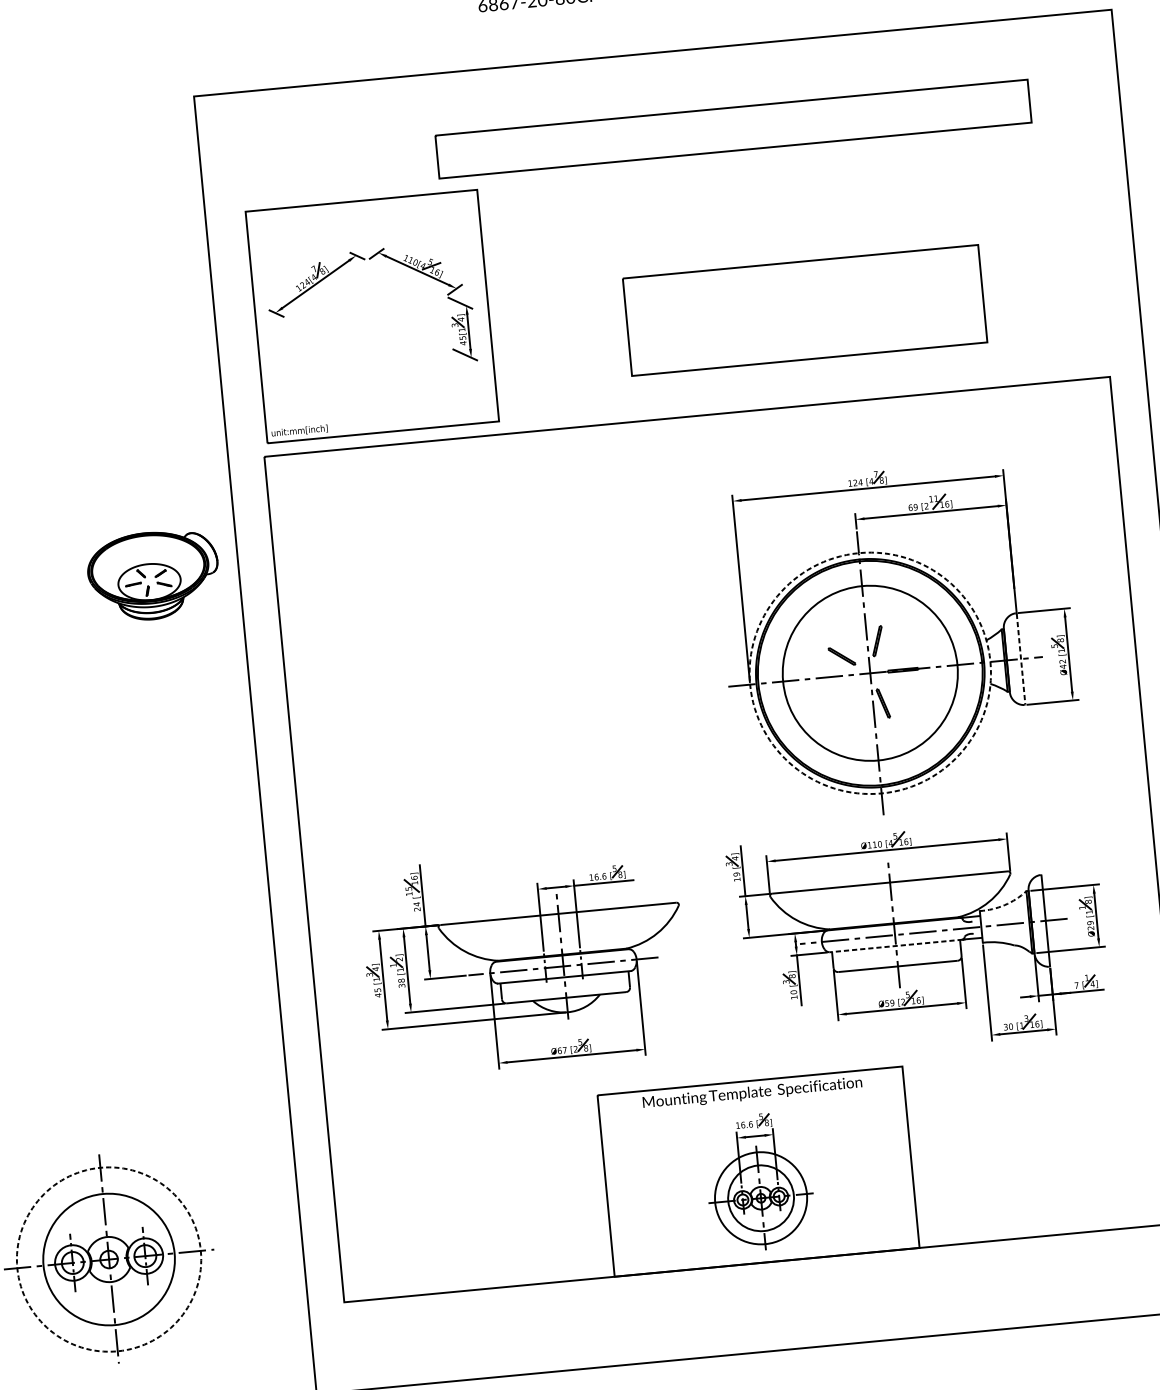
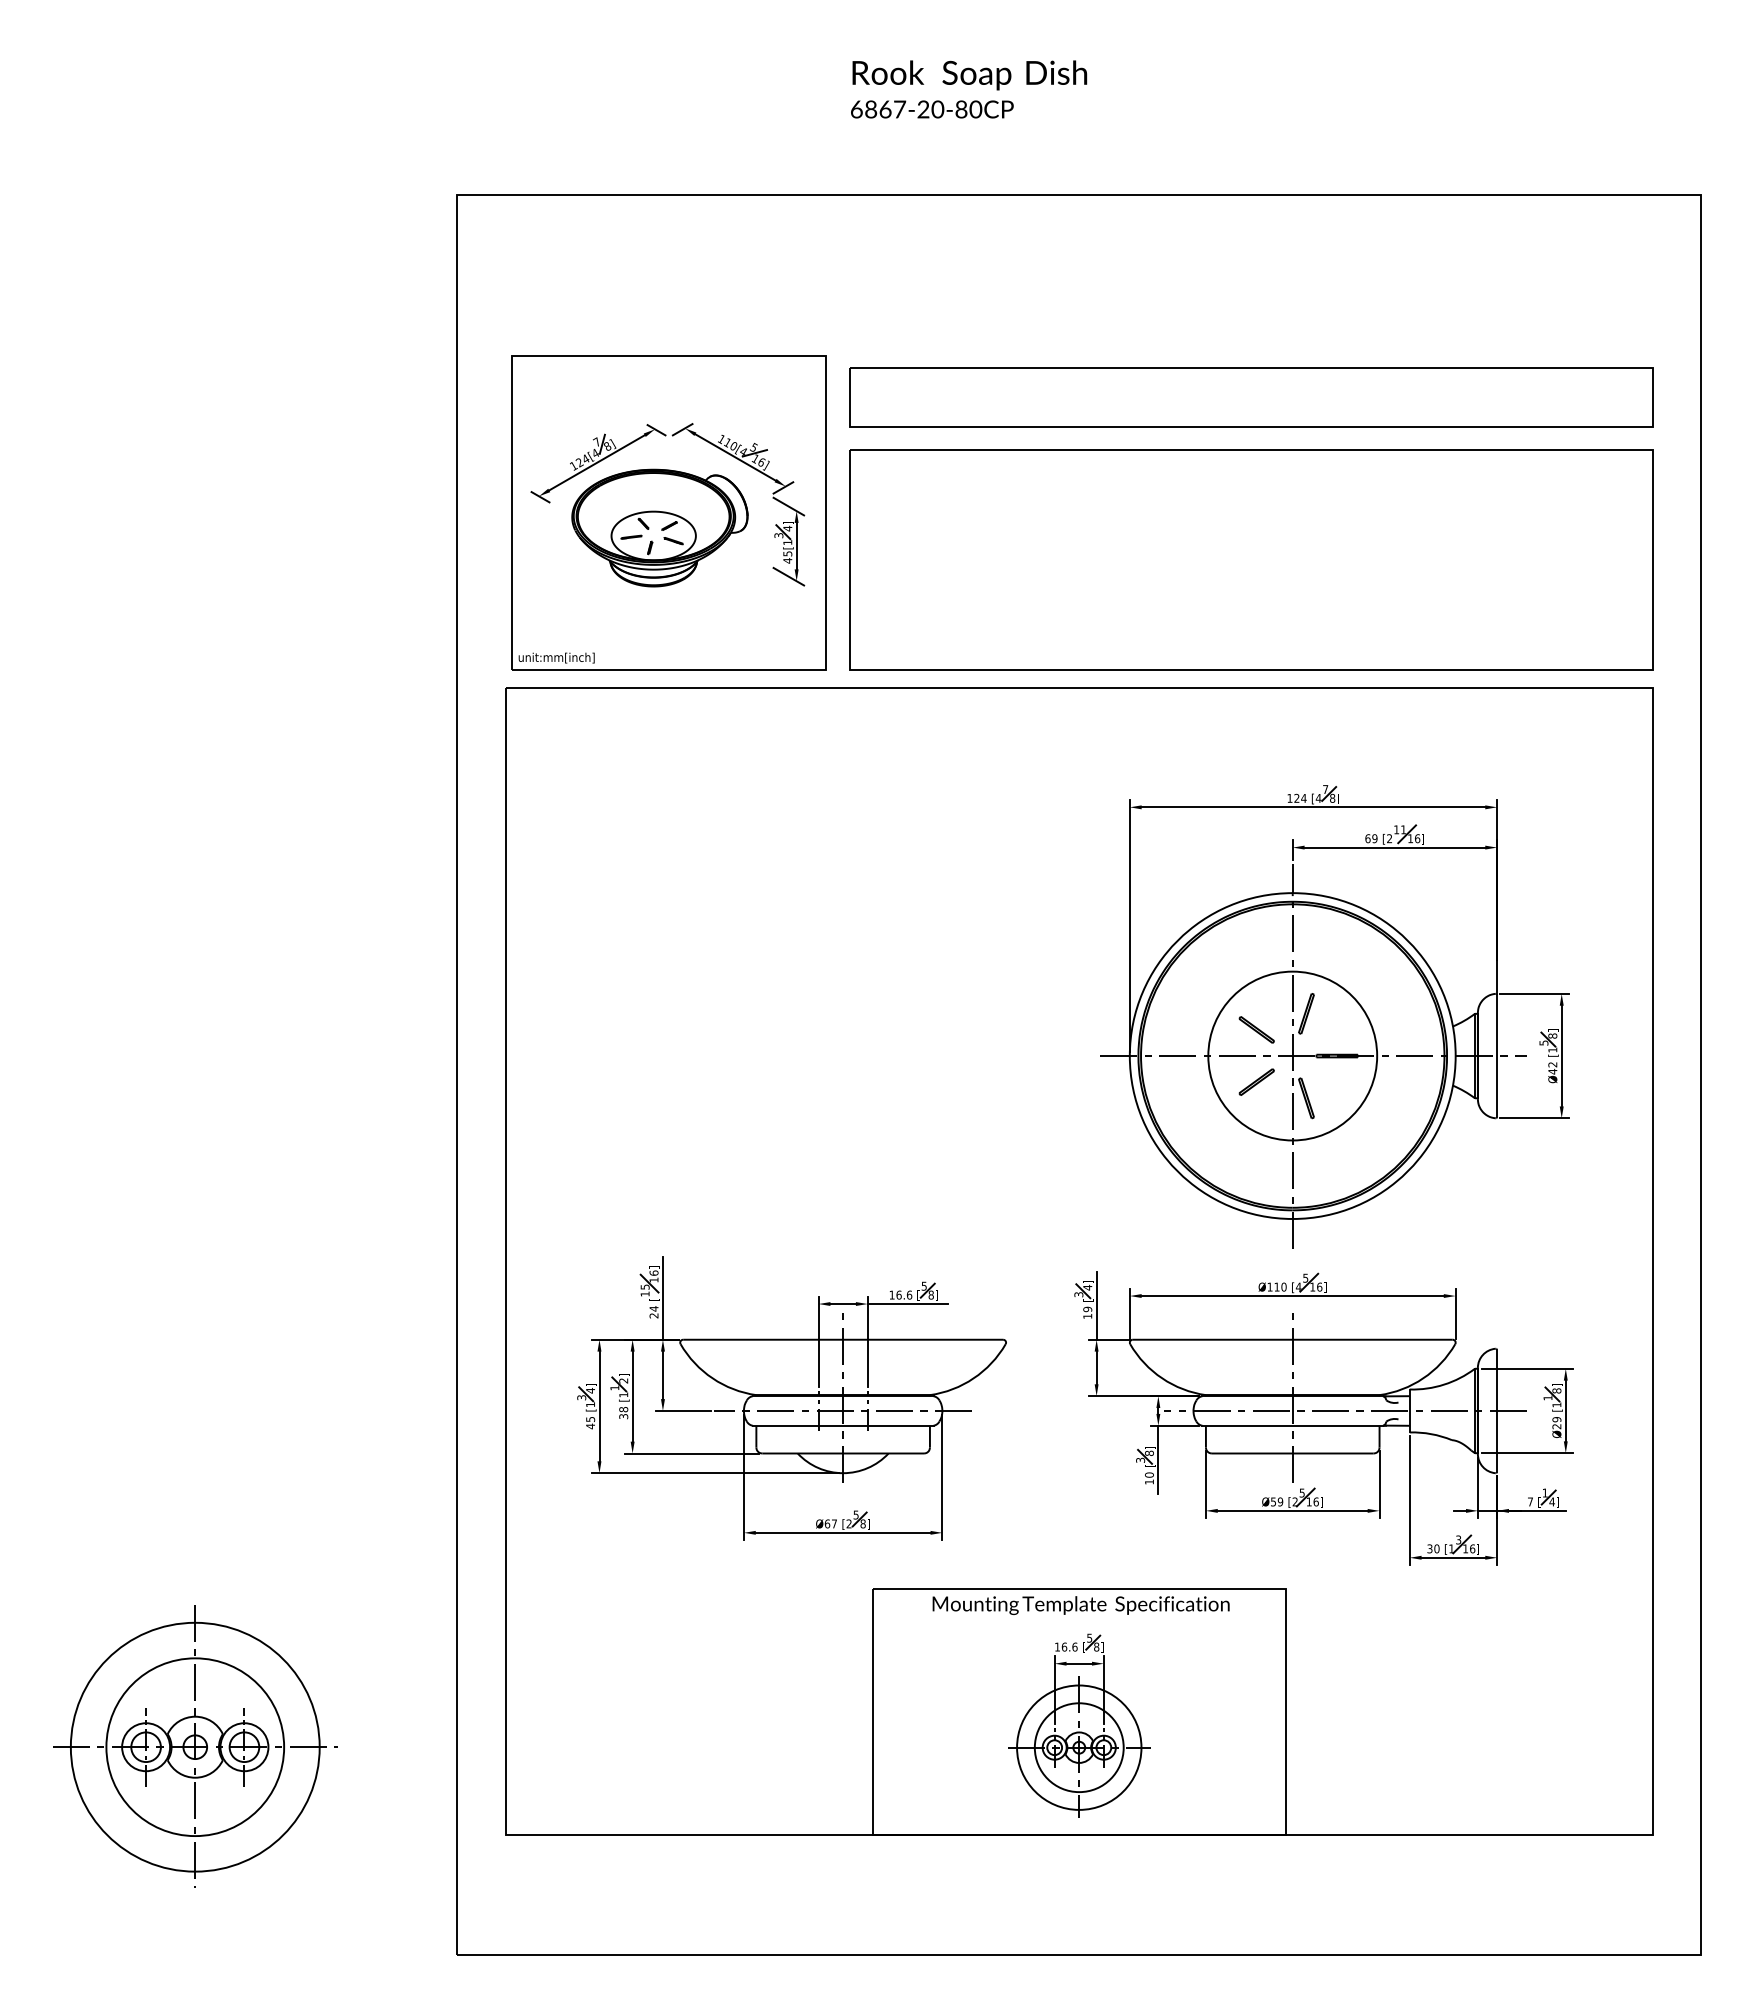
part: (733, 129) -> (1251, 397), moved
part: (805, 309) -> (1251, 559), size x1.67
part: (153, 575) -> (659, 527), moved
line: (1021, 659) -> (1497, 1056), dashed -> solid
circle: (870, 672) -> (1292, 1055), dashed -> solid
circle: (870, 672) -> (1292, 1055), size x0.71
part: (845, 694) -> (1256, 1081), added
arc: (1005, 904) -> (1444, 1384), dashed -> solid
line: (895, 945) -> (1292, 1425), dashed -> solid
circle: (108, 1259) -> (194, 1746), dashed -> solid

